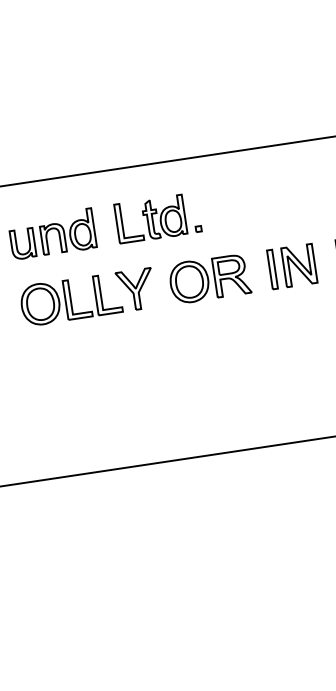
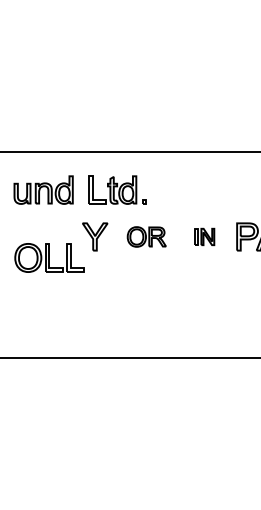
part: (291, 265) -> (204, 236), size x0.6
part: (209, 278) -> (146, 236), size x0.7
part: (70, 299) -> (49, 257), moved

